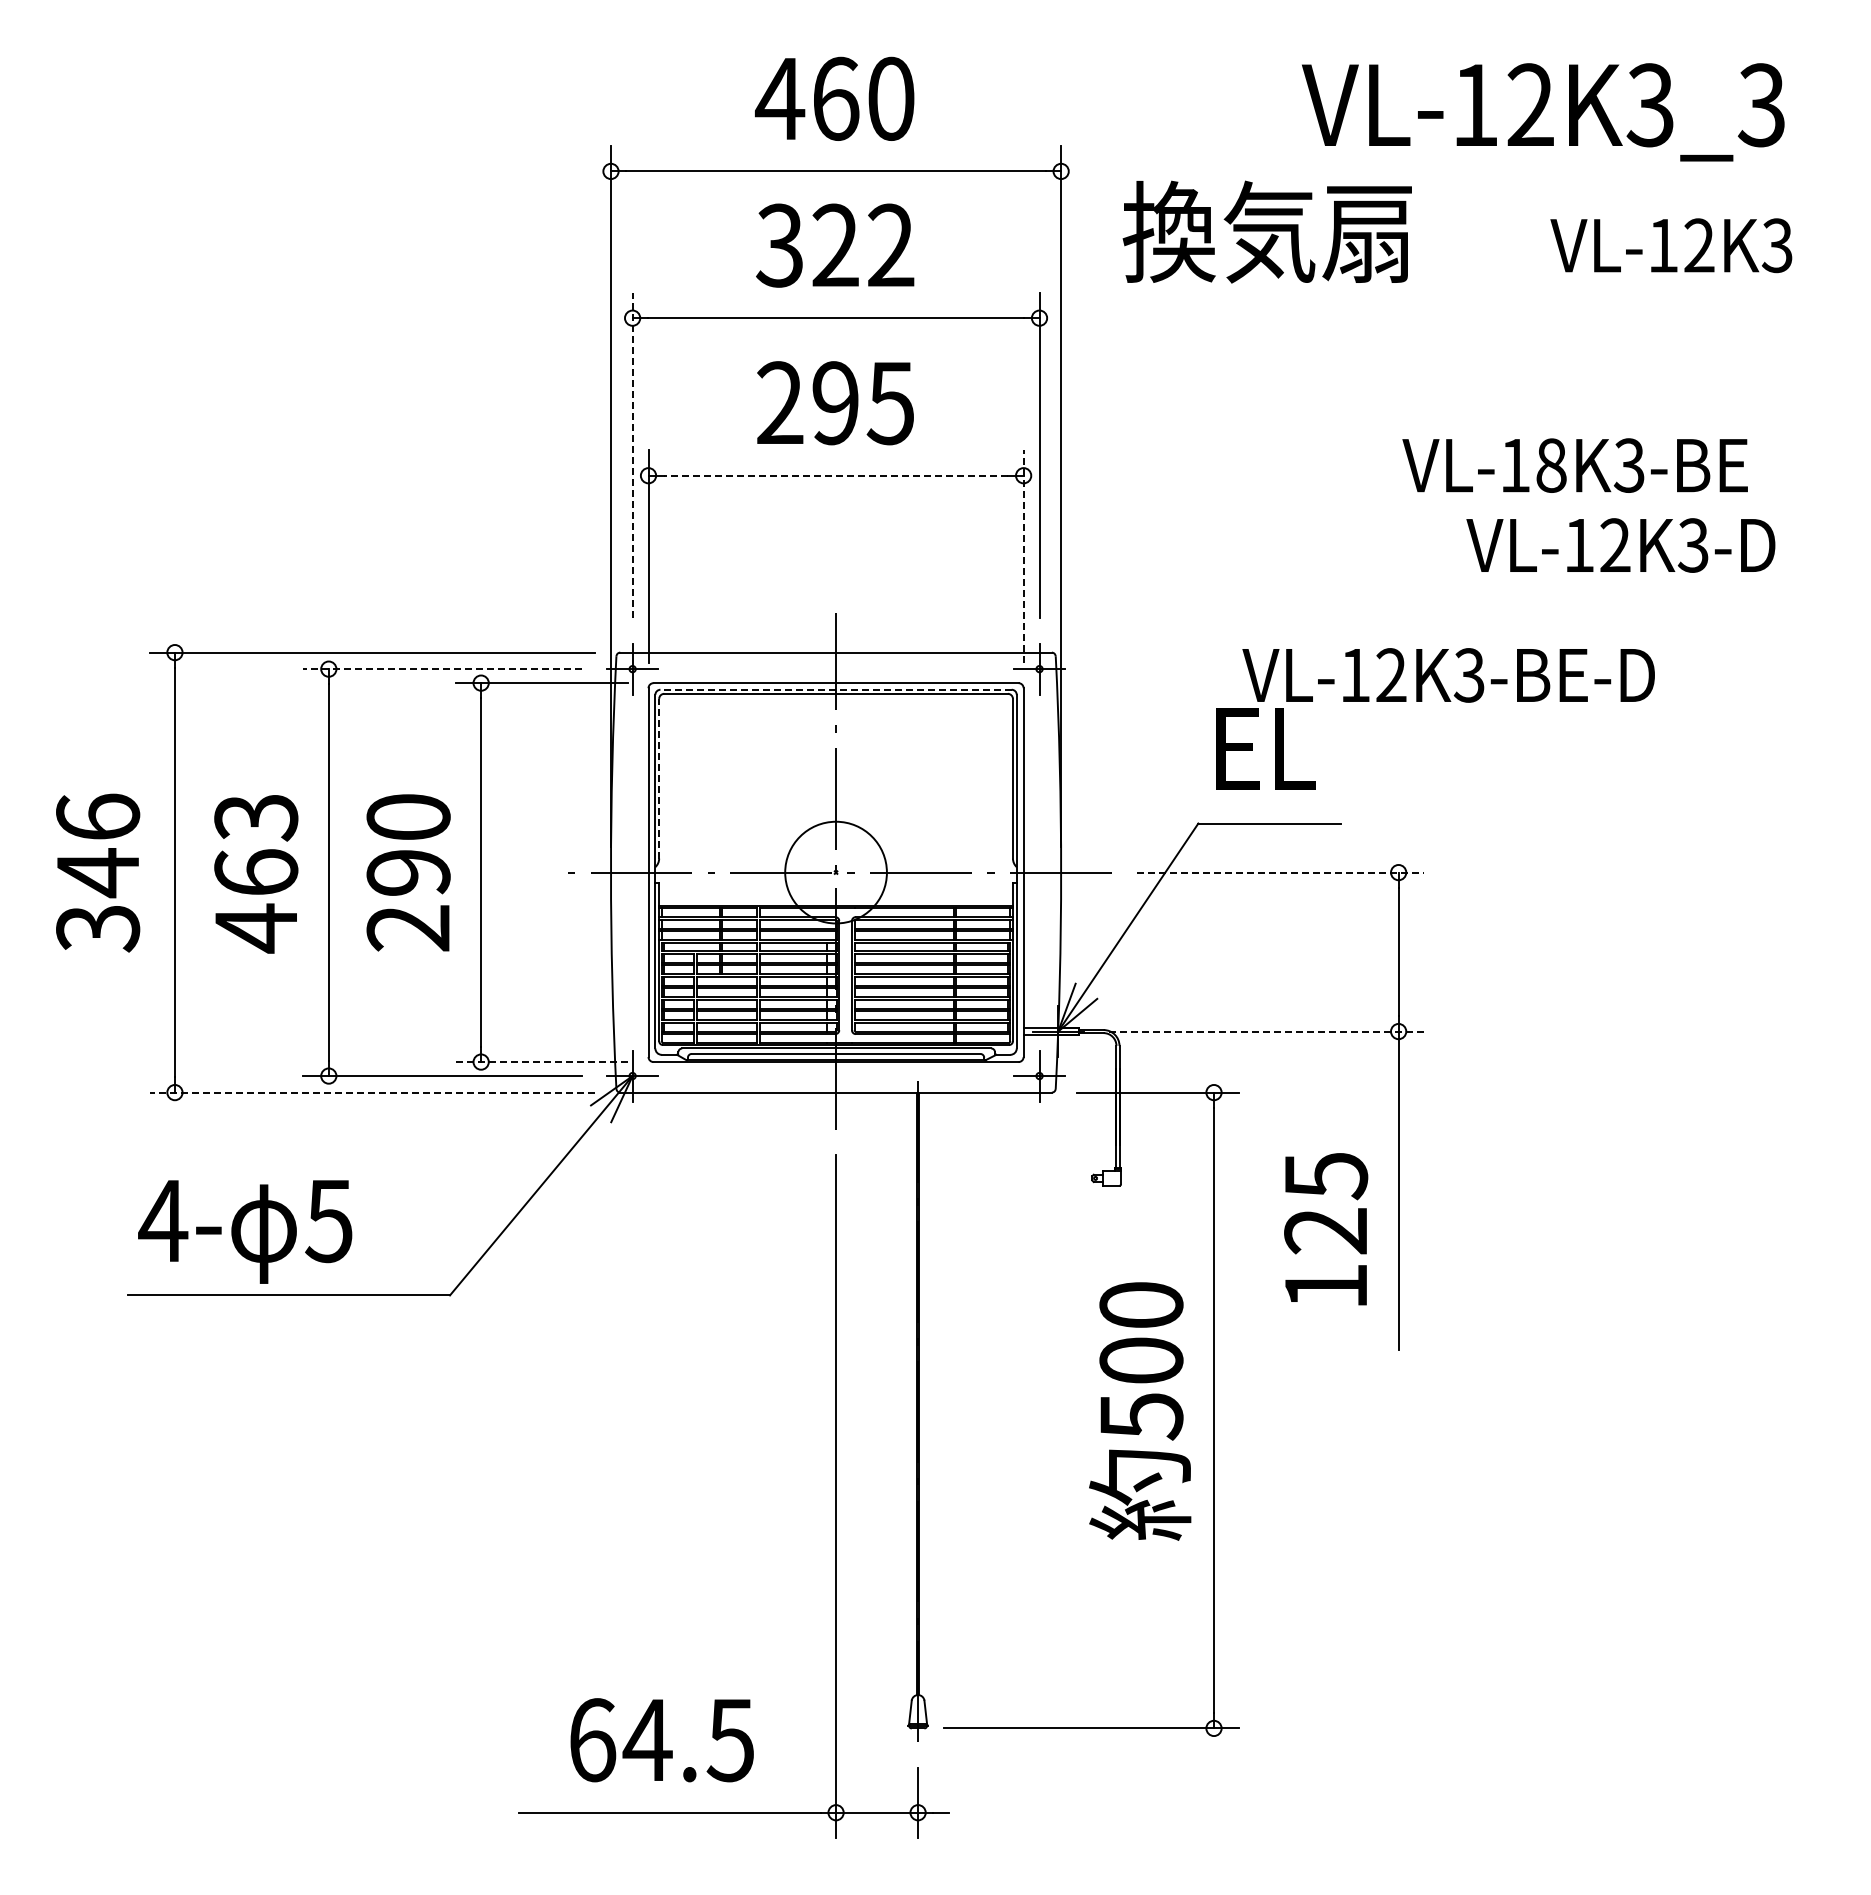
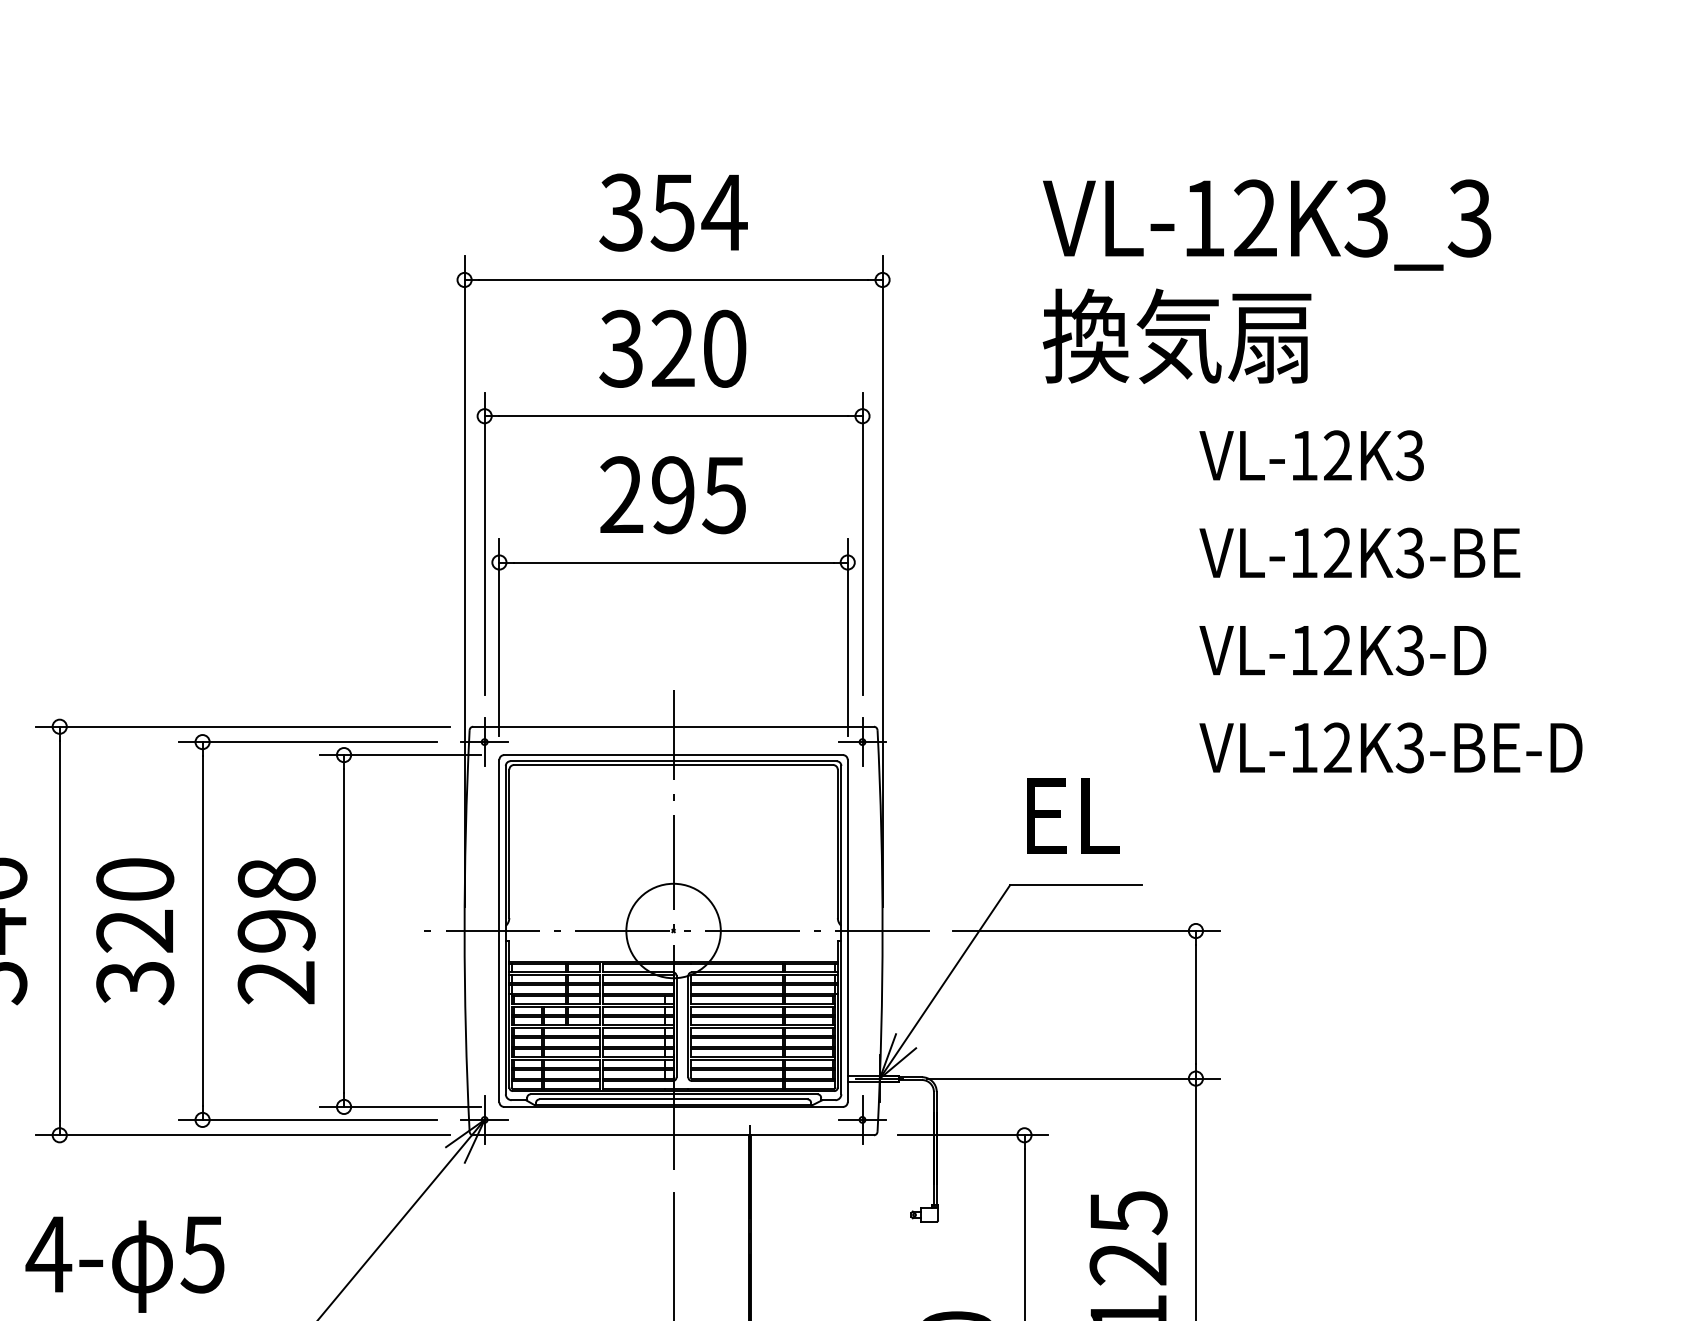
text: (835, 98) -> (673, 212), 460 -> 354
text: (1543, 112) -> (1267, 225), moved
text: (1266, 231) -> (1176, 335), moved
text: (891, 245) -> (725, 348), 322 -> 320
text: (1671, 245) -> (1311, 455), moved
line: (632, 455) -> (484, 543), dashed -> solid
text: (1551, 465) -> (1337, 553), VL-18K3-BE -> VL-12K3-BE
line: (835, 475) -> (673, 562), dashed -> solid
text: (1620, 545) -> (1342, 650), moved
line: (1023, 556) -> (847, 637), dashed -> solid
line: (442, 669) -> (308, 742), dashed -> solid
text: (1448, 675) -> (1390, 747), moved
line: (836, 689) -> (673, 760), dashed -> solid
line: (659, 778) -> (509, 843), dashed -> solid
text: (408, 817) -> (276, 879), 290 -> 298
line: (1281, 872) -> (1087, 930), dashed -> solid
text: (256, 873) -> (135, 931), 463 -> 320
line: (1267, 1031) -> (1074, 1078), dashed -> solid
line: (541, 1062) -> (400, 1107), dashed -> solid
line: (372, 1092) -> (243, 1135), dashed -> solid

